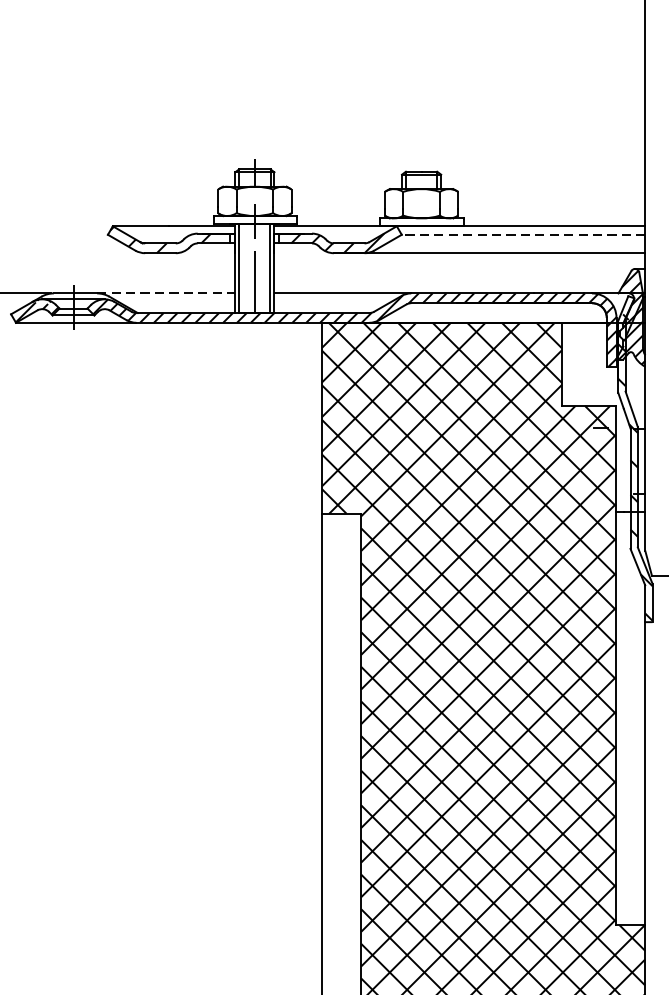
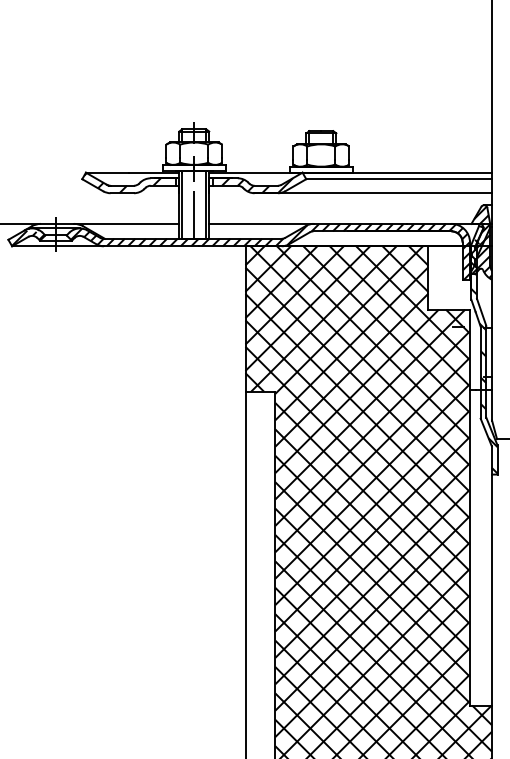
line: (524, 235) -> (399, 179), dashed -> solid
line: (165, 292) -> (126, 223), dashed -> solid

